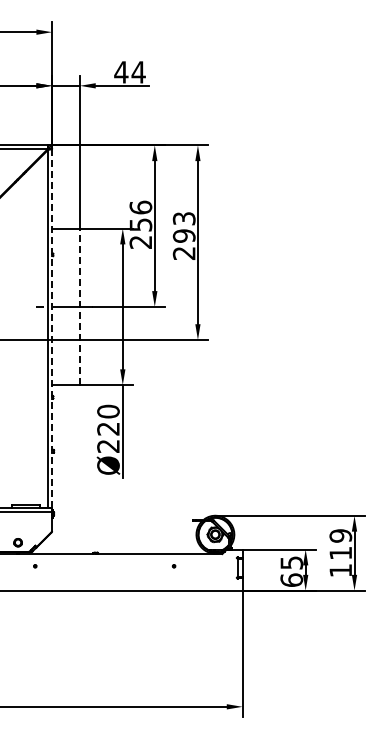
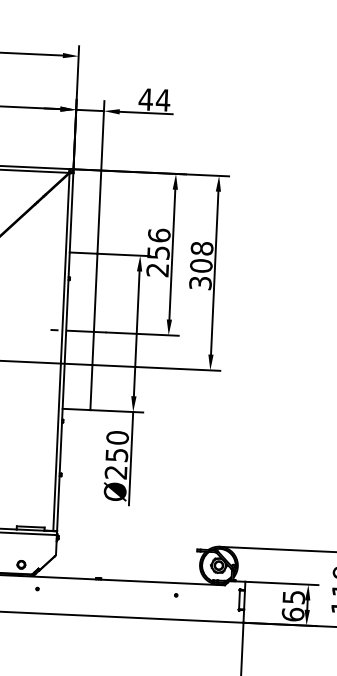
text: (184, 235) -> (201, 265), 293 -> 308
line: (79, 306) -> (93, 331), dashed -> solid
line: (52, 327) -> (65, 351), dashed -> solid
text: (108, 428) -> (116, 454), Ø220 -> Ø250

